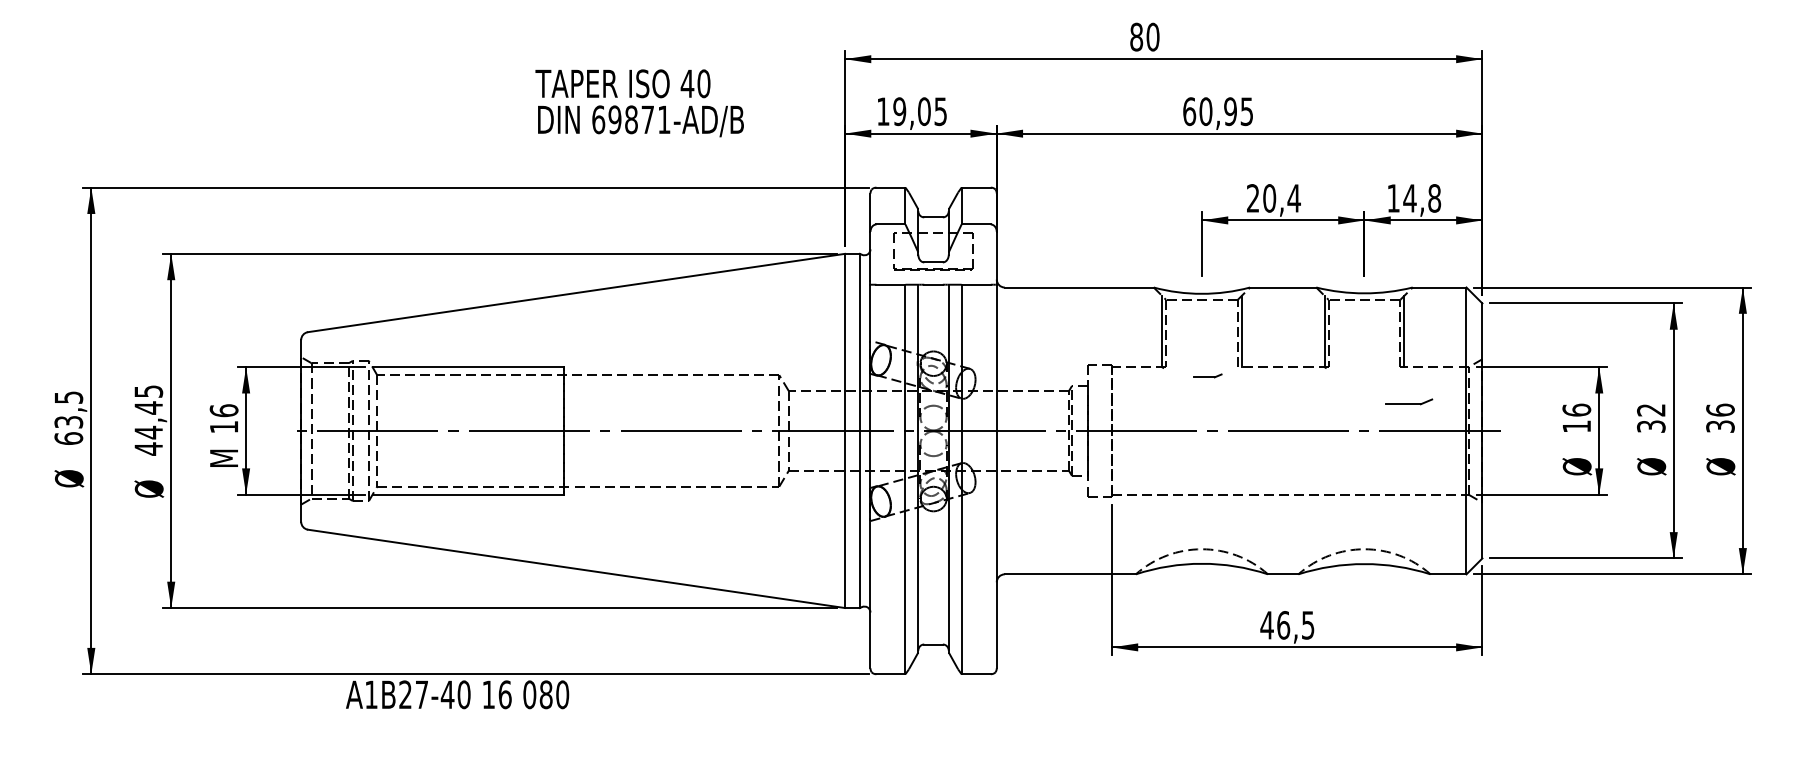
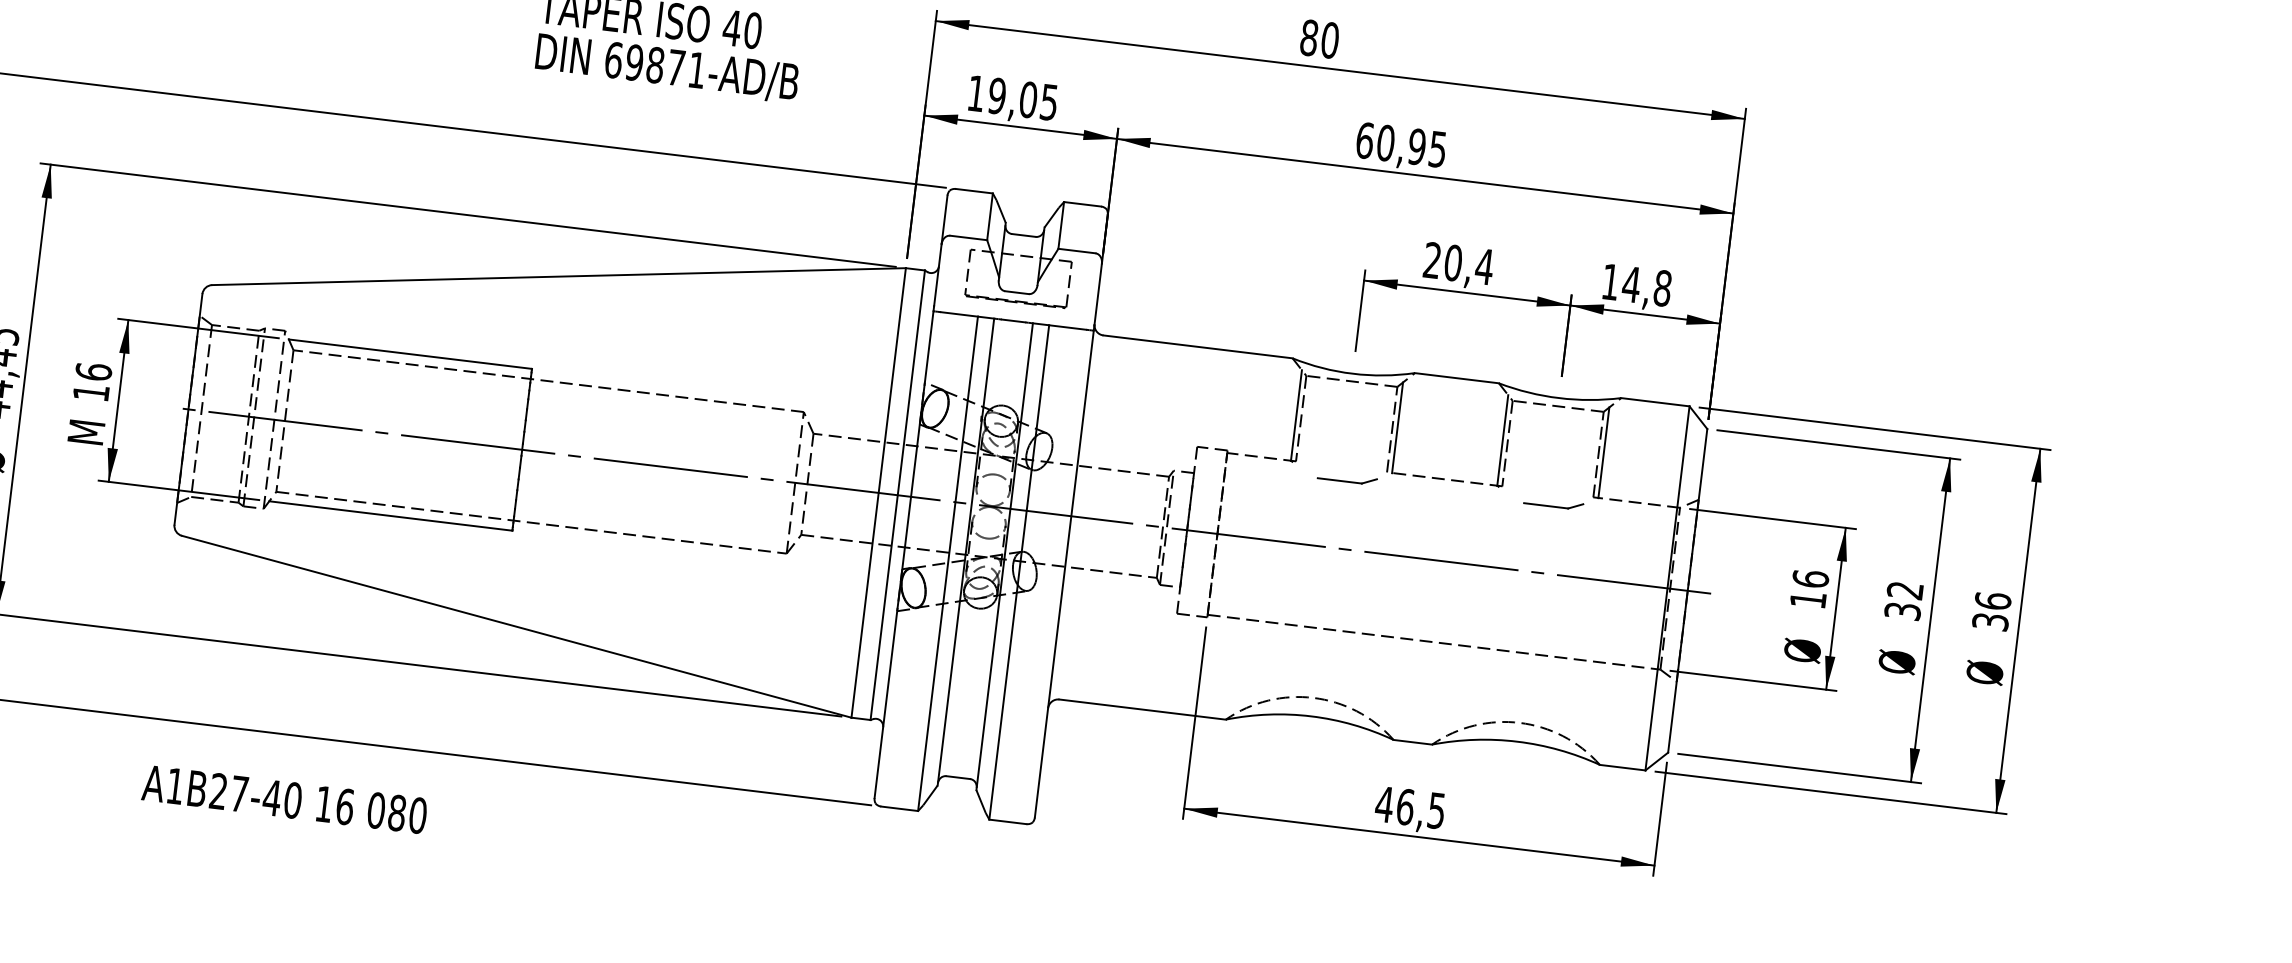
part: (1207, 375) -> (1347, 478), size x1.67
part: (1409, 401) -> (1554, 503), moved
text: (457, 694) -> (284, 799), moved

